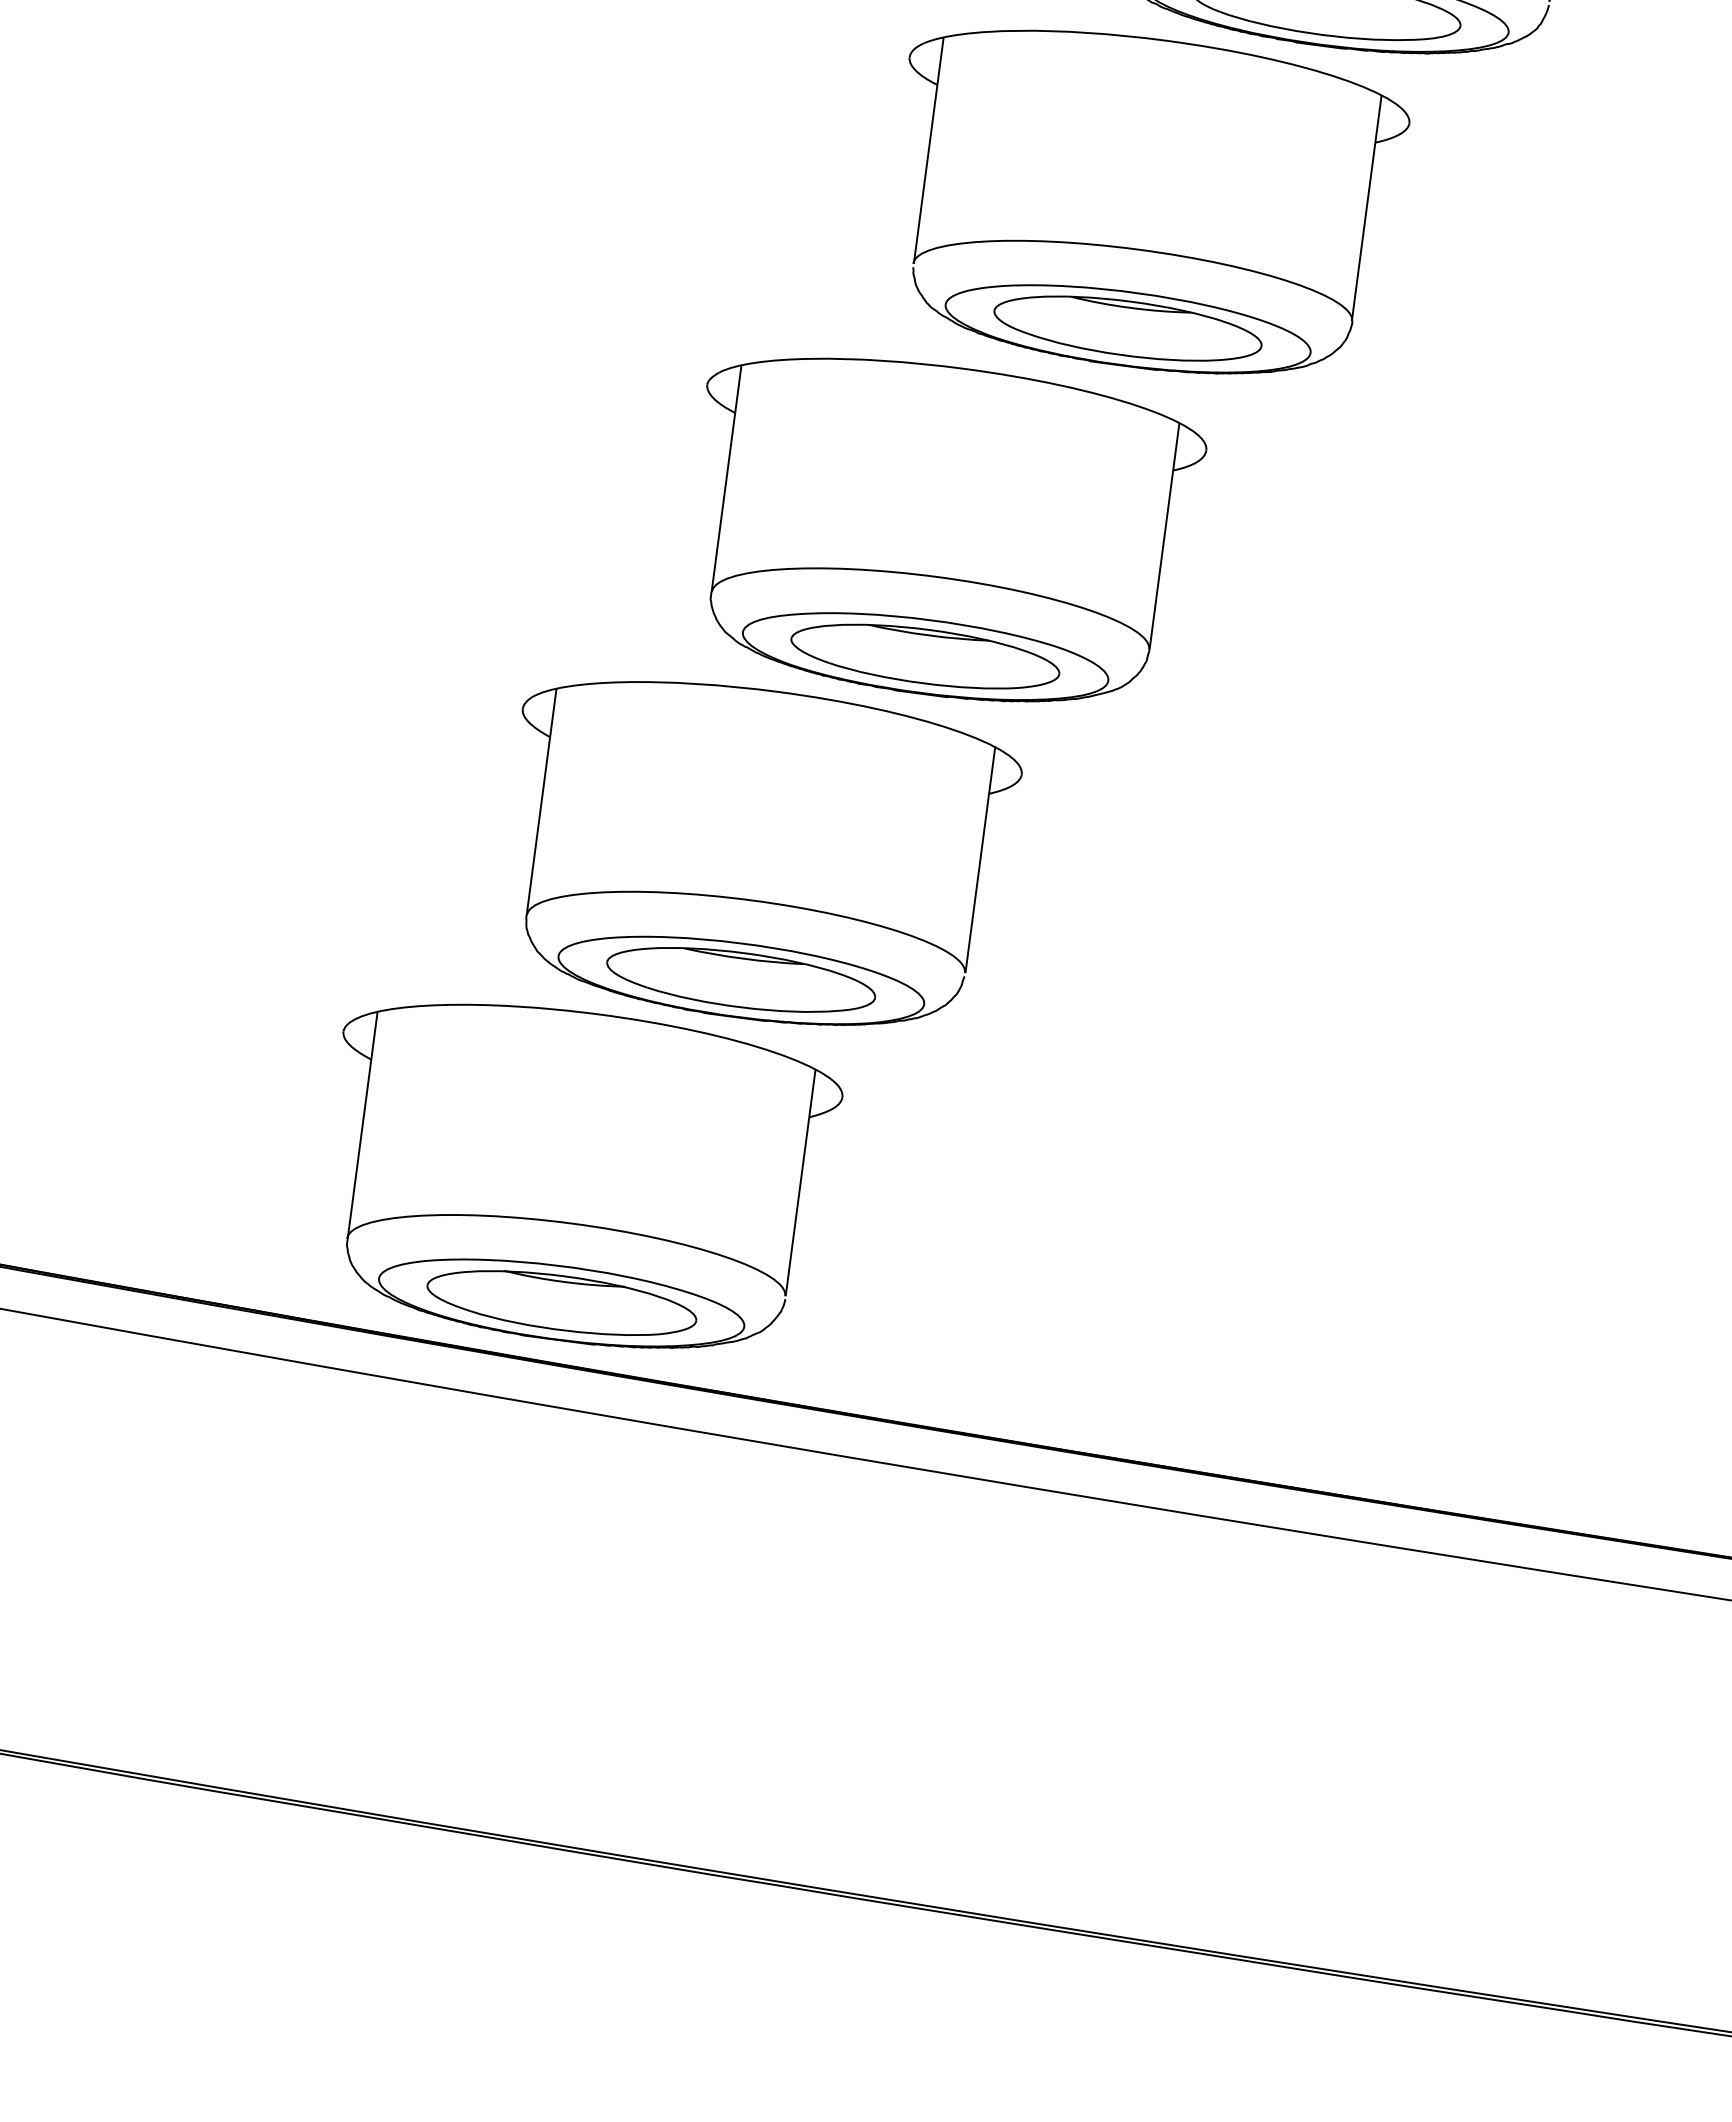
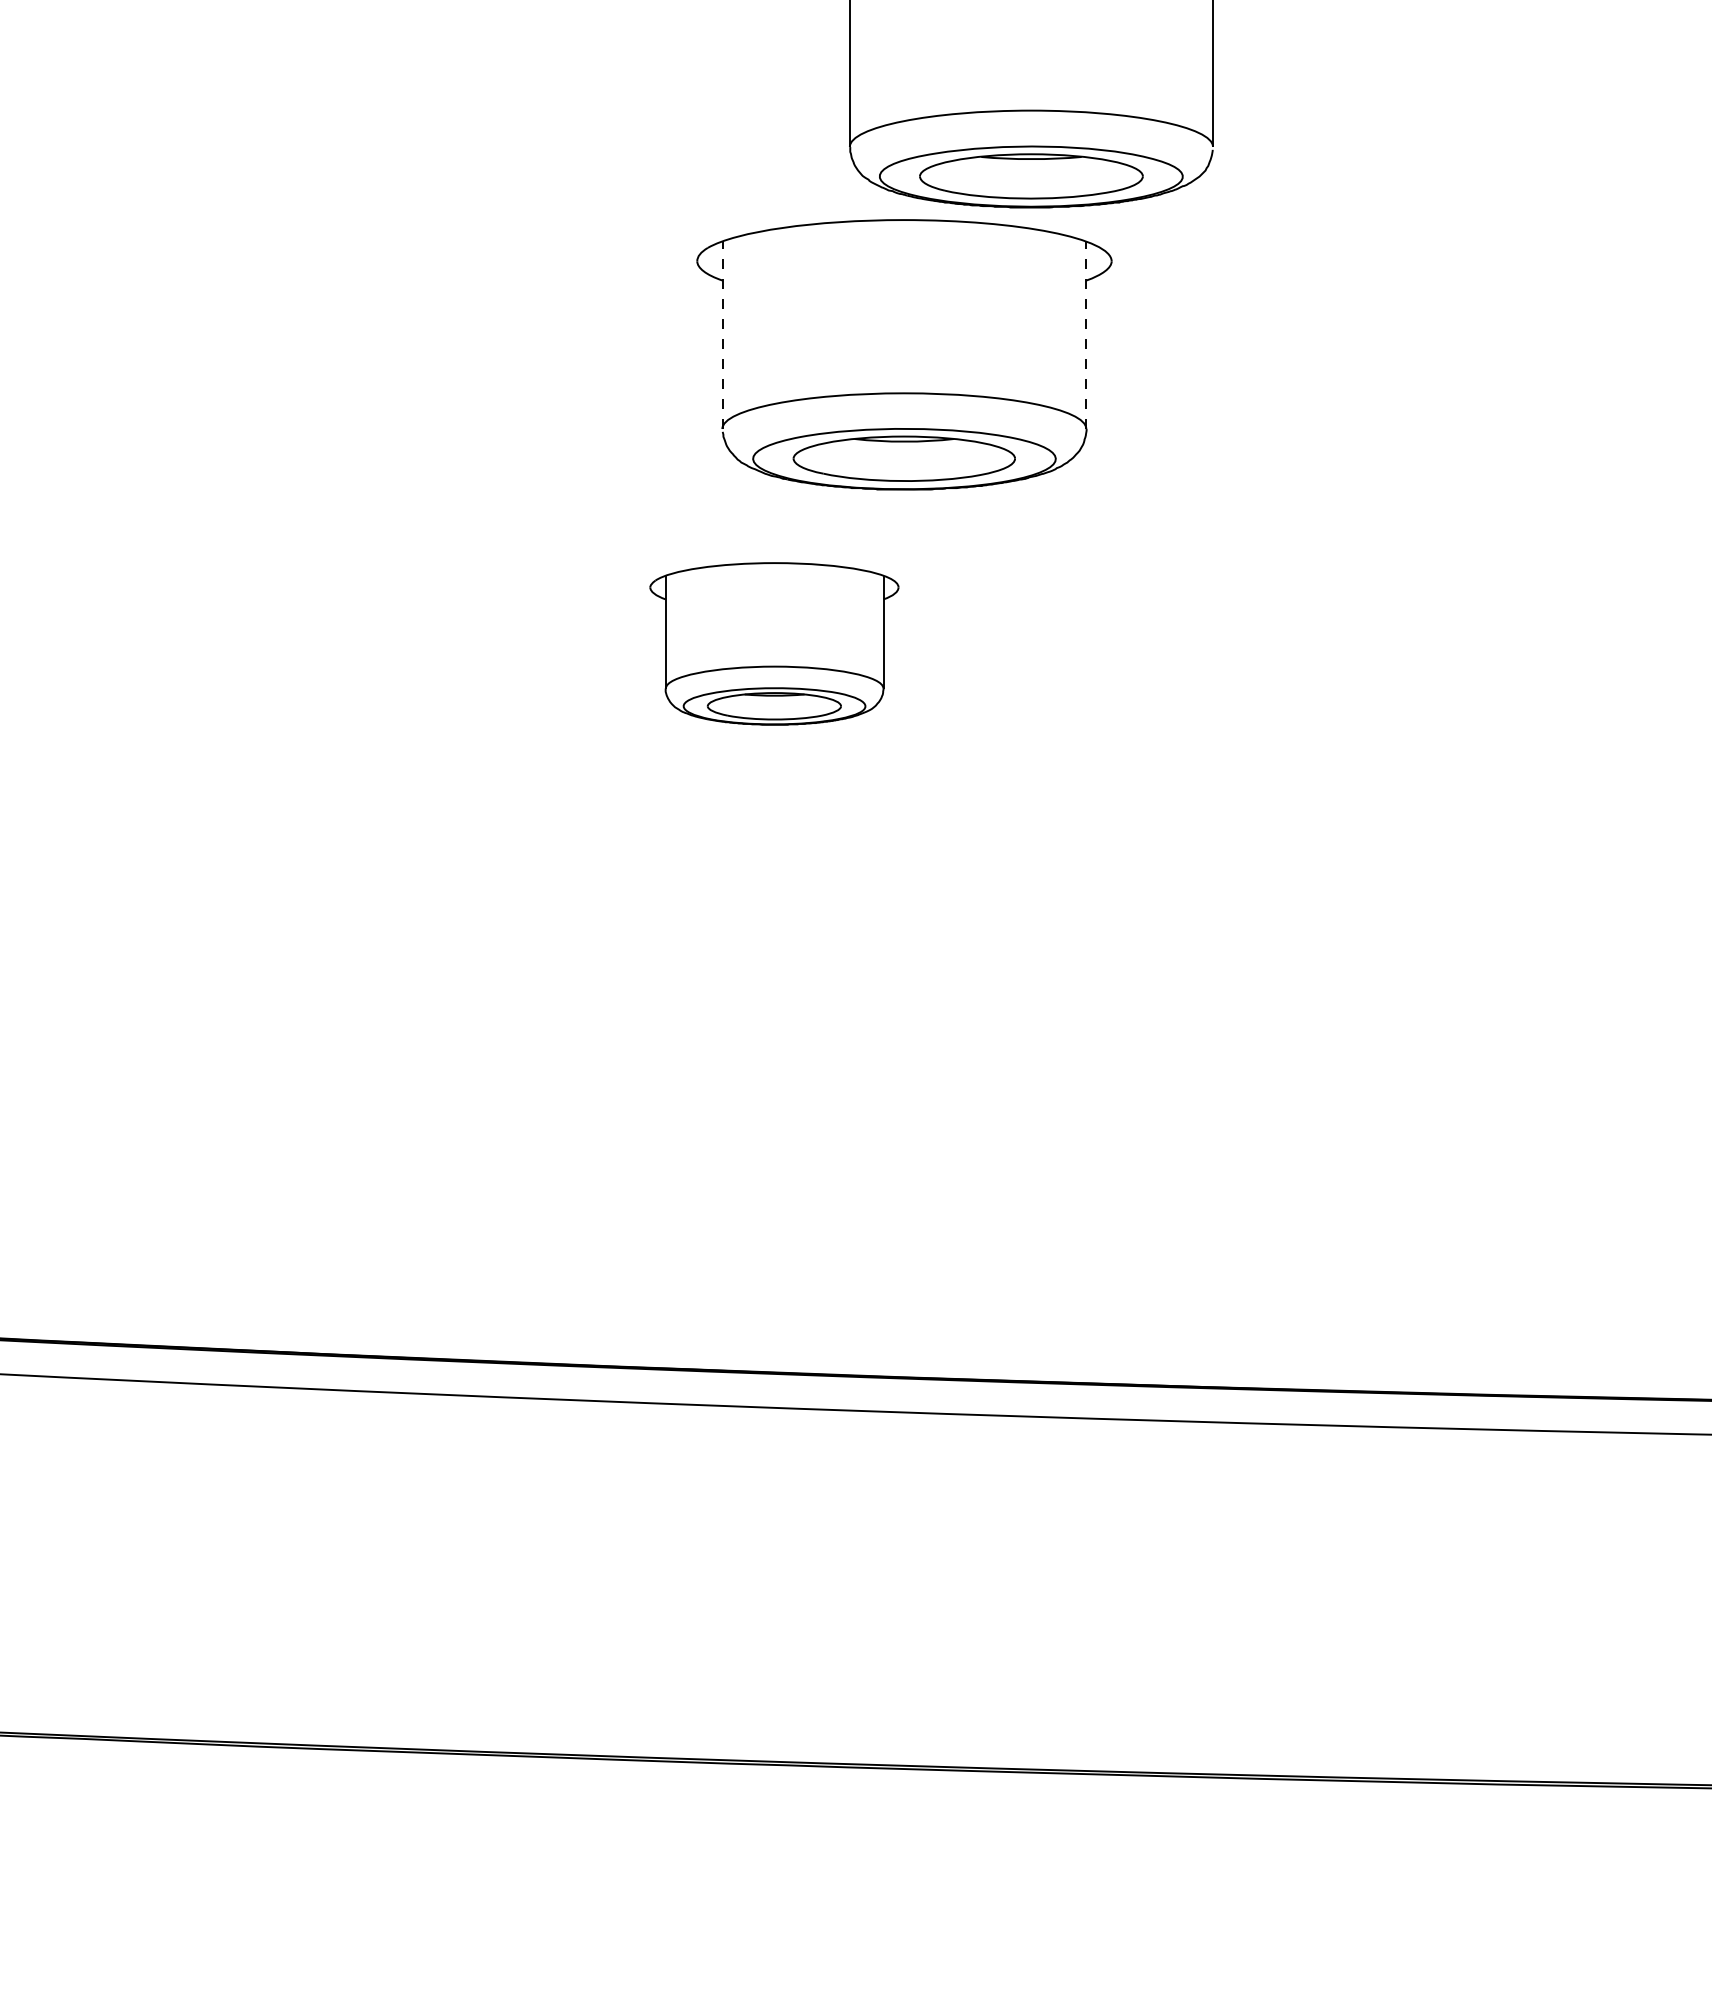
line: (928, 151) -> (722, 335), solid -> dashed
line: (1367, 208) -> (1086, 335), solid -> dashed
part: (942, 530) -> (774, 643), size x0.6
part: (757, 853) -> (658, 926), removed
part: (577, 1177) -> (546, 1209), removed

